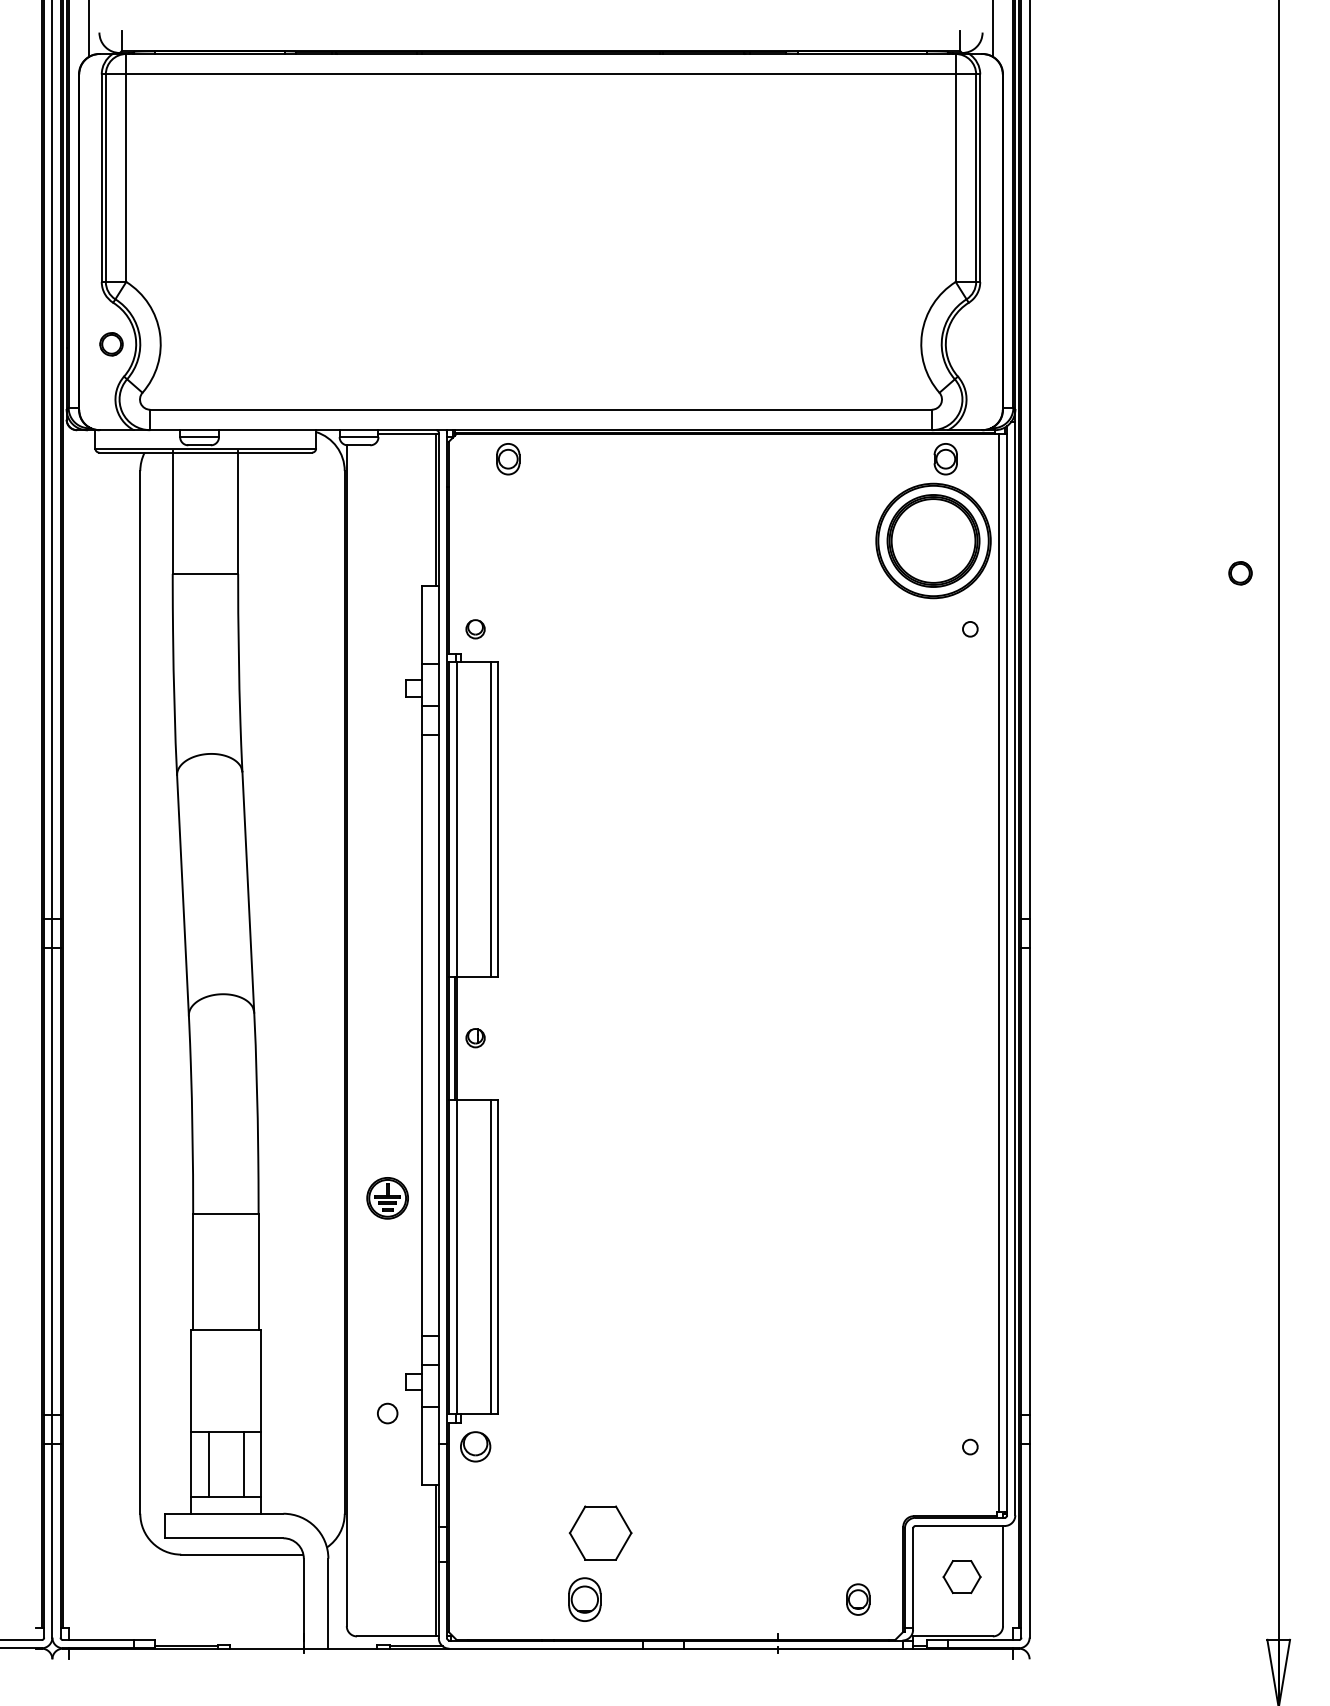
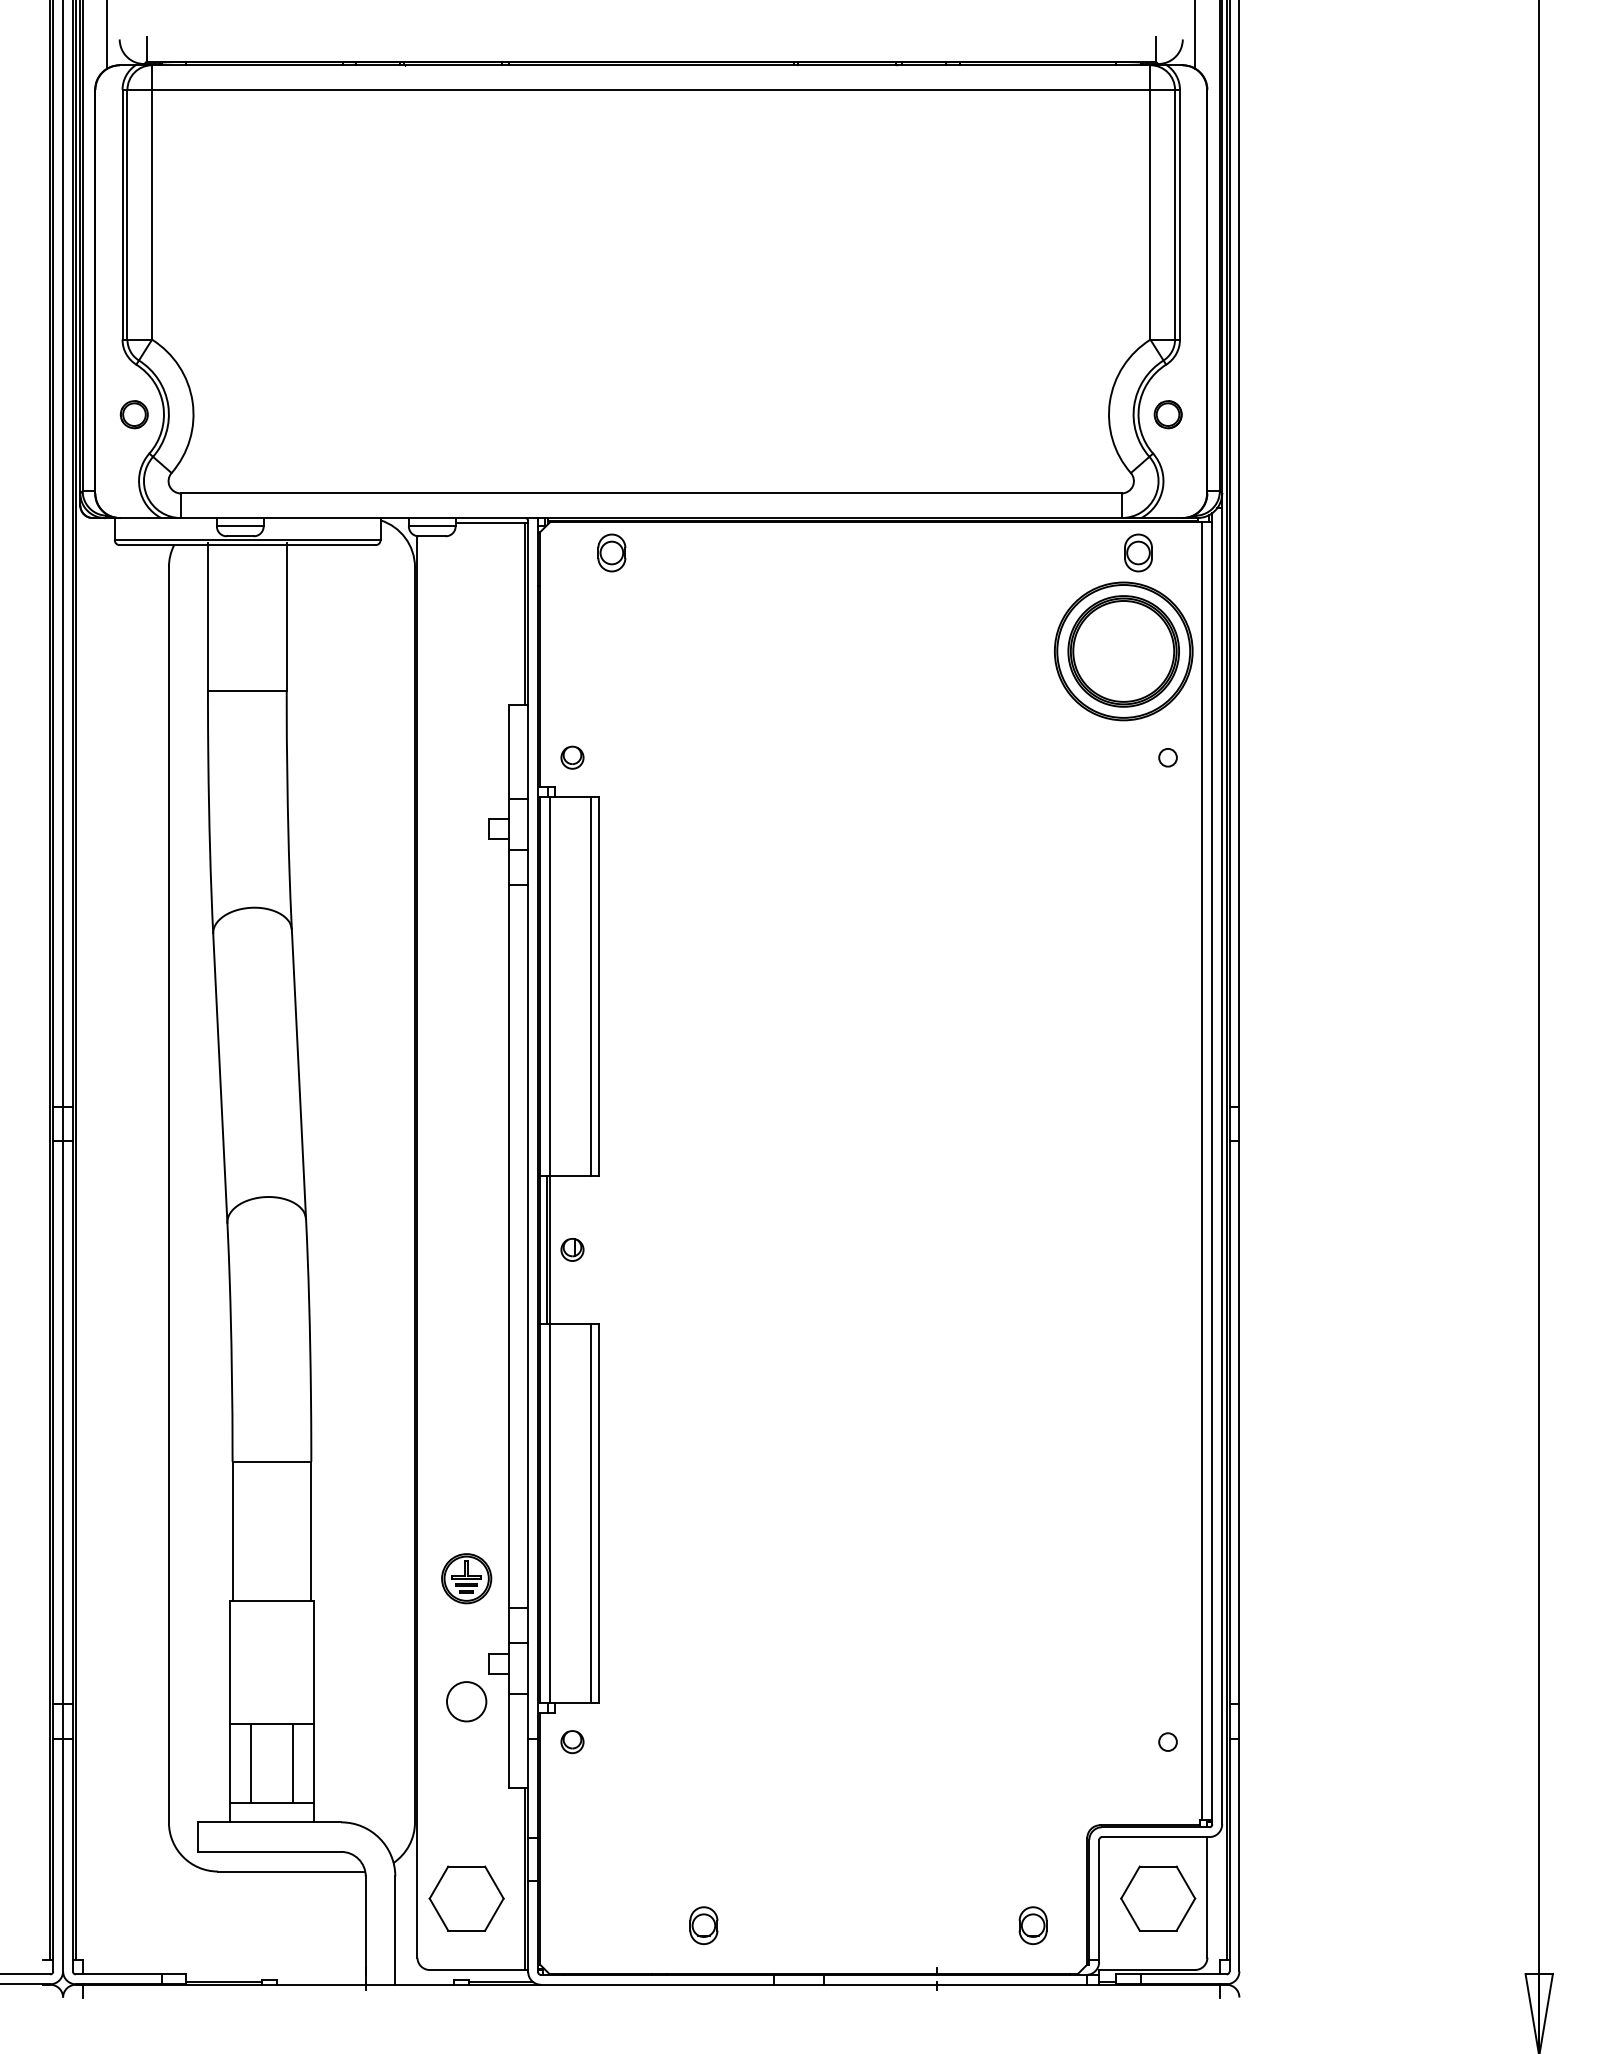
part: (1240, 573) -> (1168, 414), moved
part: (387, 1198) -> (466, 1578), moved
circle: (387, 1413) -> (466, 1701), size x1.67
part: (475, 1447) -> (572, 1742), size x0.62
part: (600, 1532) -> (466, 1897), moved
part: (961, 1576) -> (1157, 1897), size x1.67
part: (584, 1599) -> (703, 1925), size x0.71

